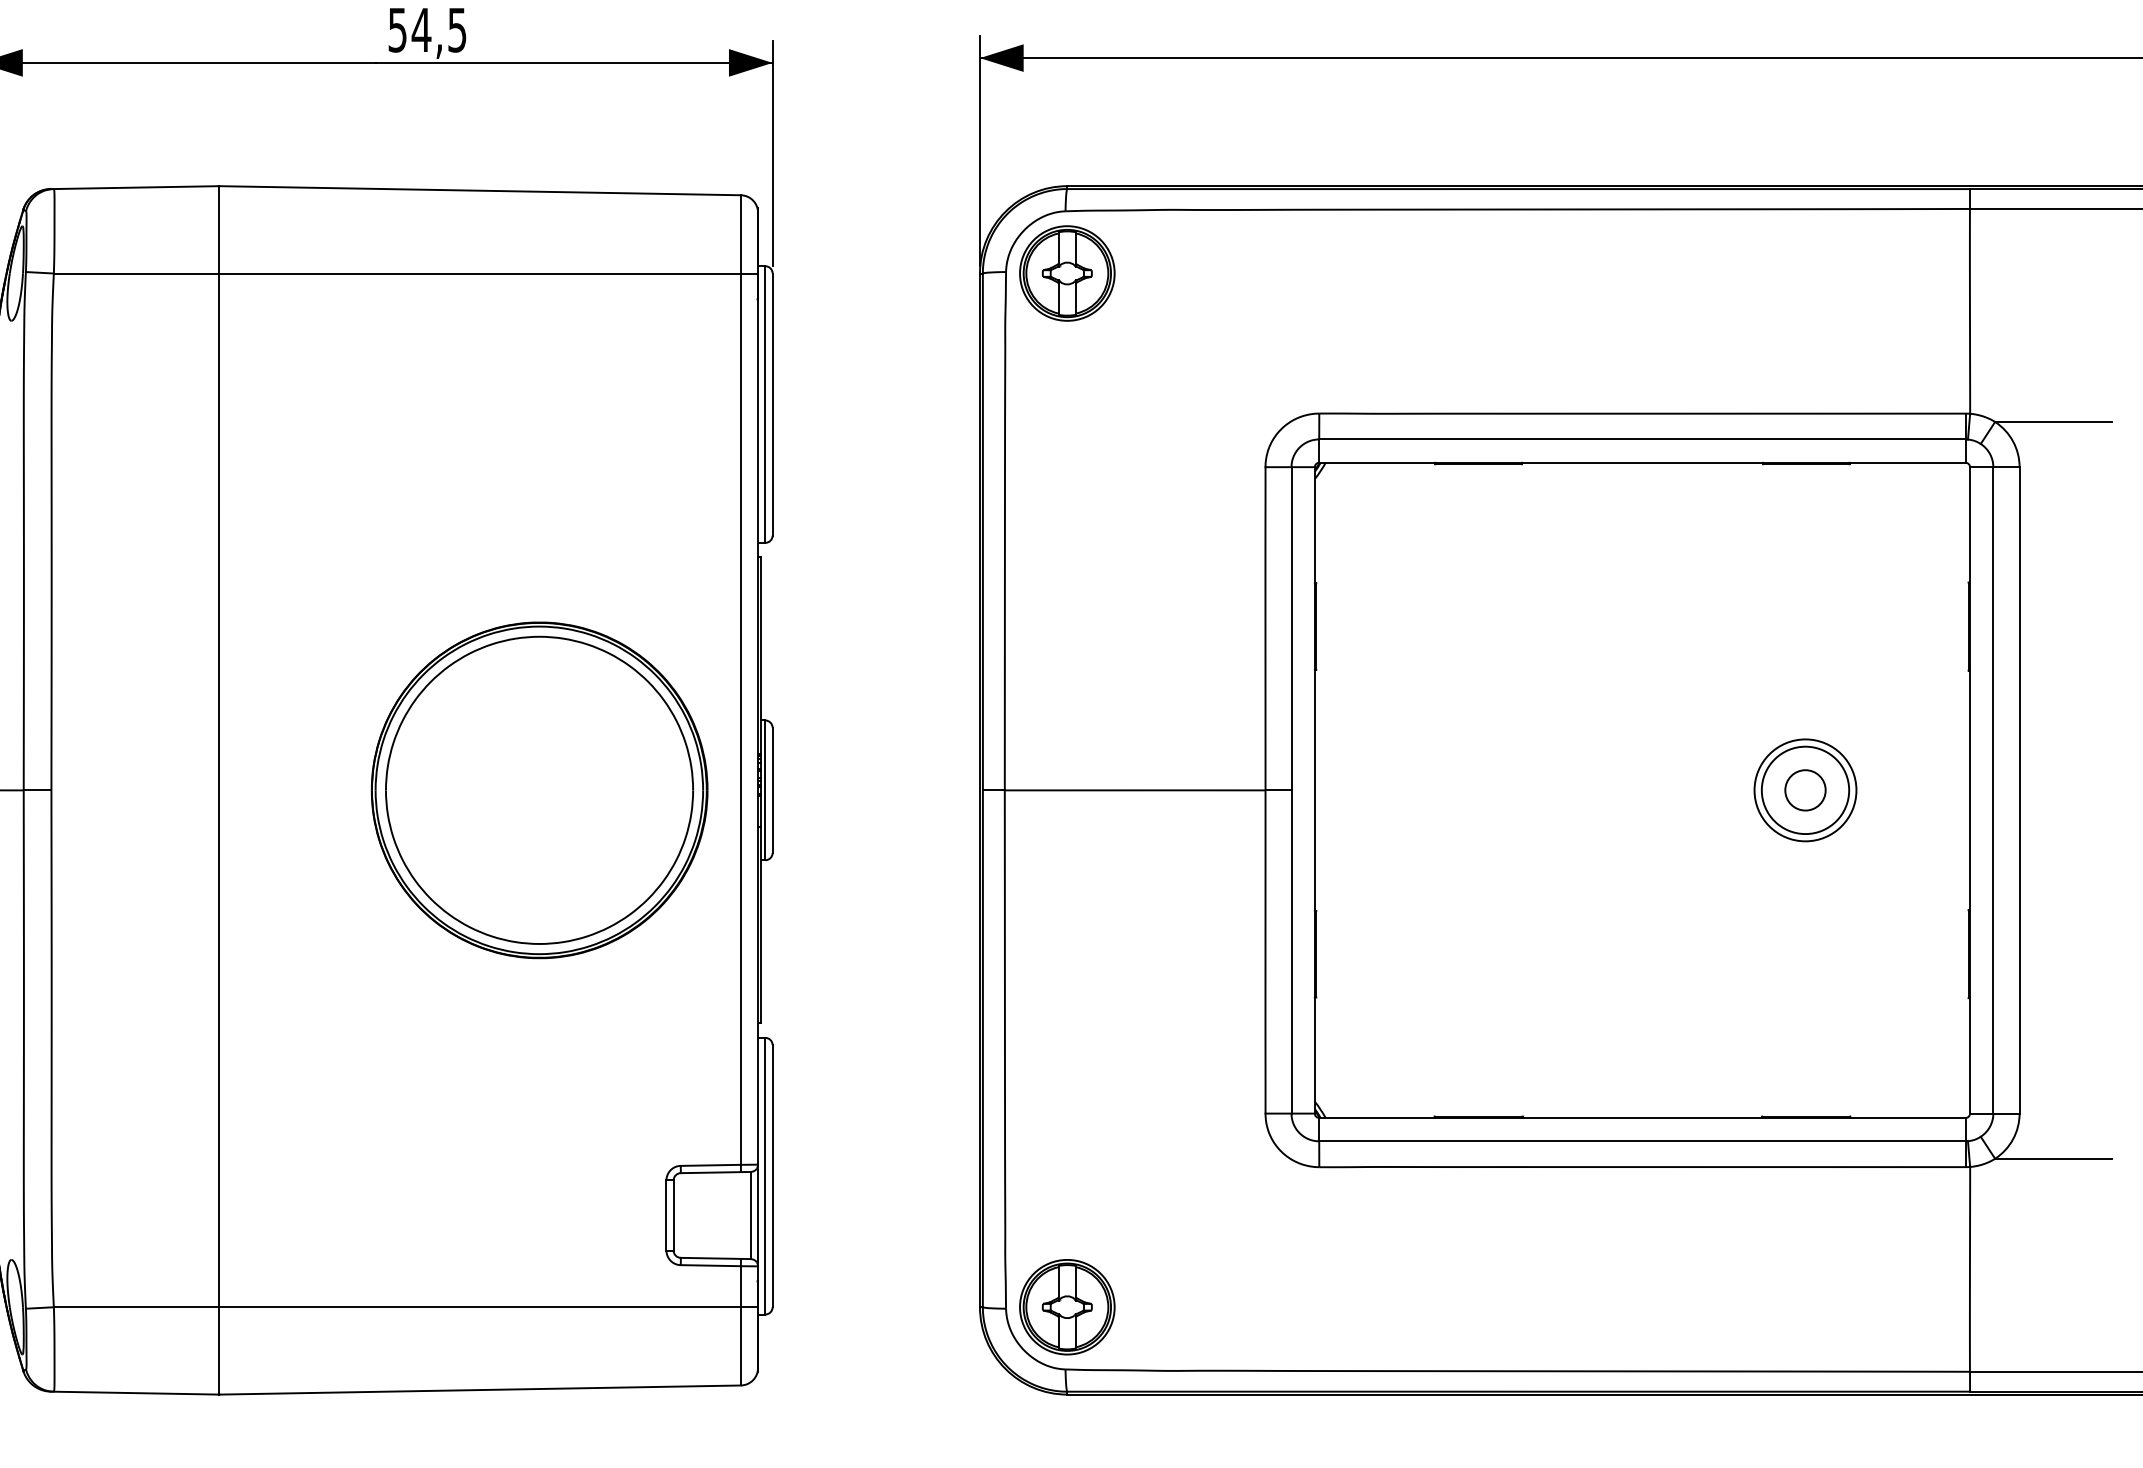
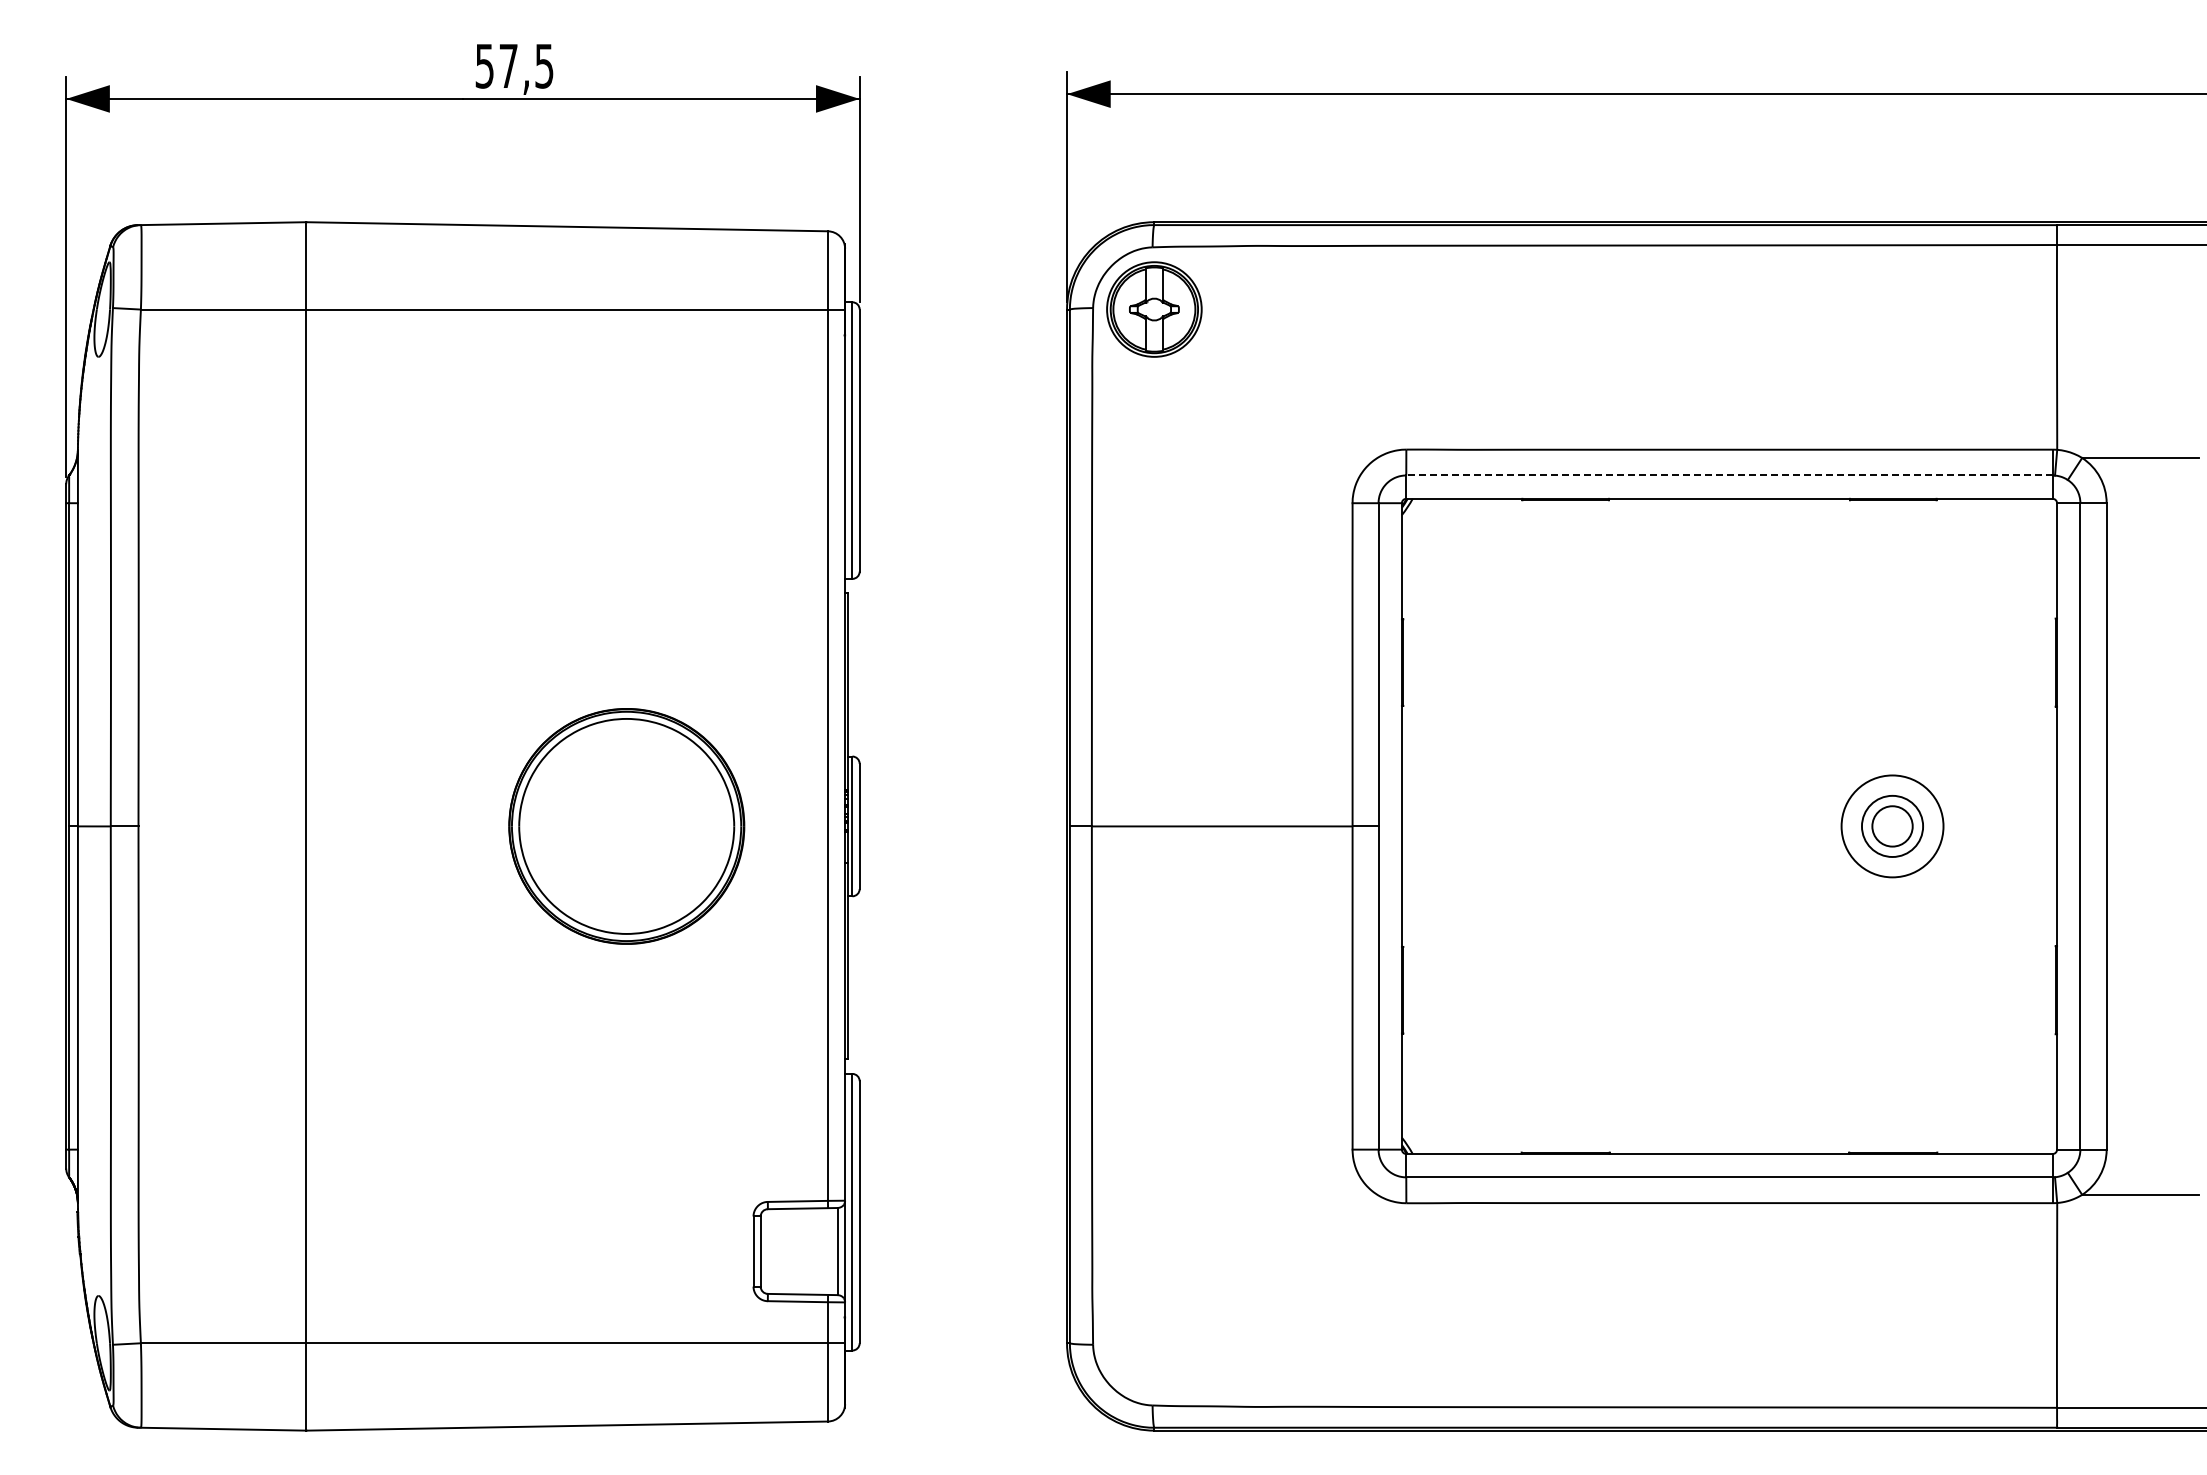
text: (421, 29) -> (508, 65), 54,5 -> 57,5
line: (1641, 439) -> (1728, 475), solid -> dashed
part: (539, 790) -> (626, 826), size x0.7
circle: (1805, 790) -> (1892, 826), size x0.7
part: (1067, 1307) -> (1154, 1343), removed

